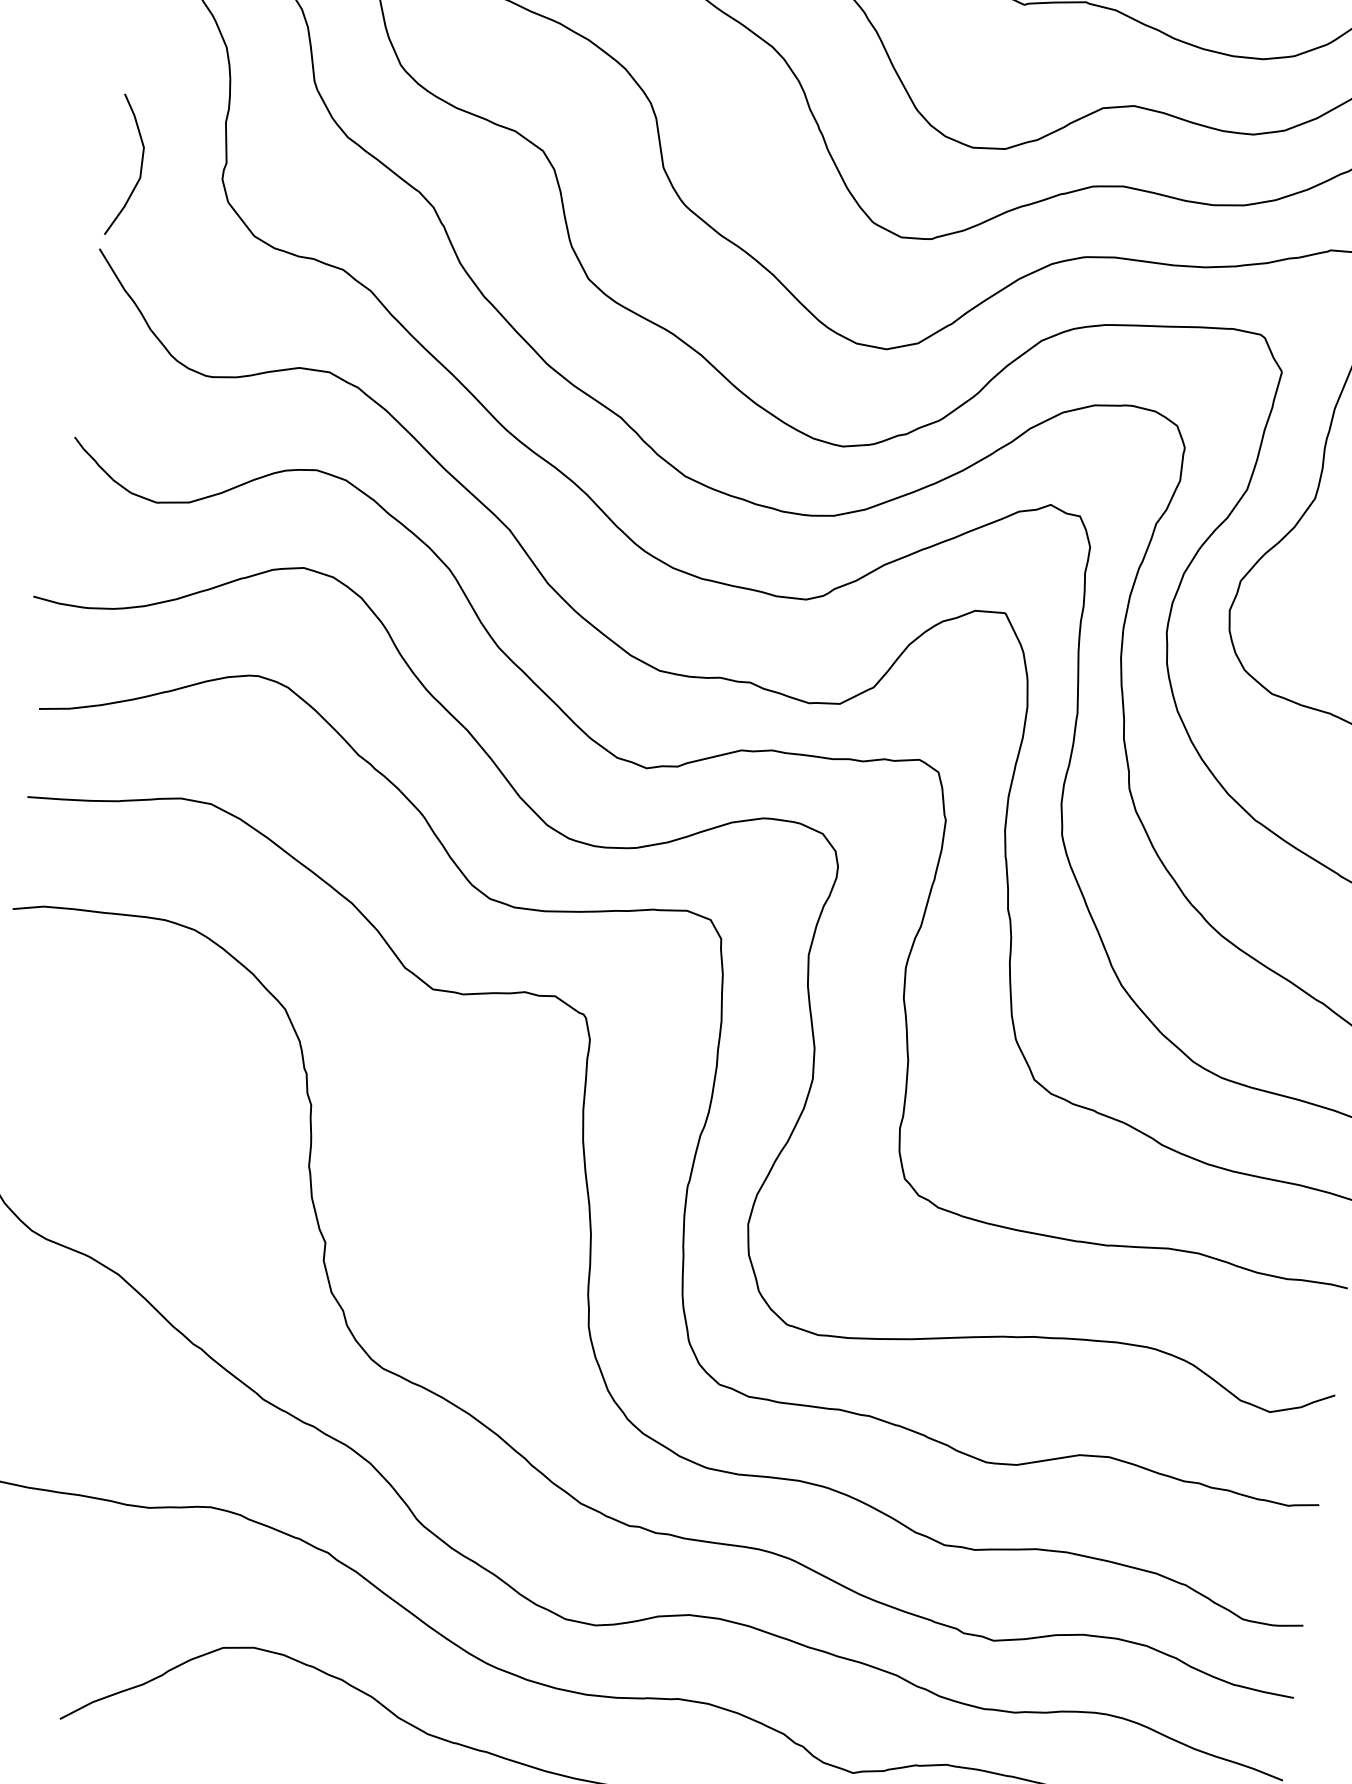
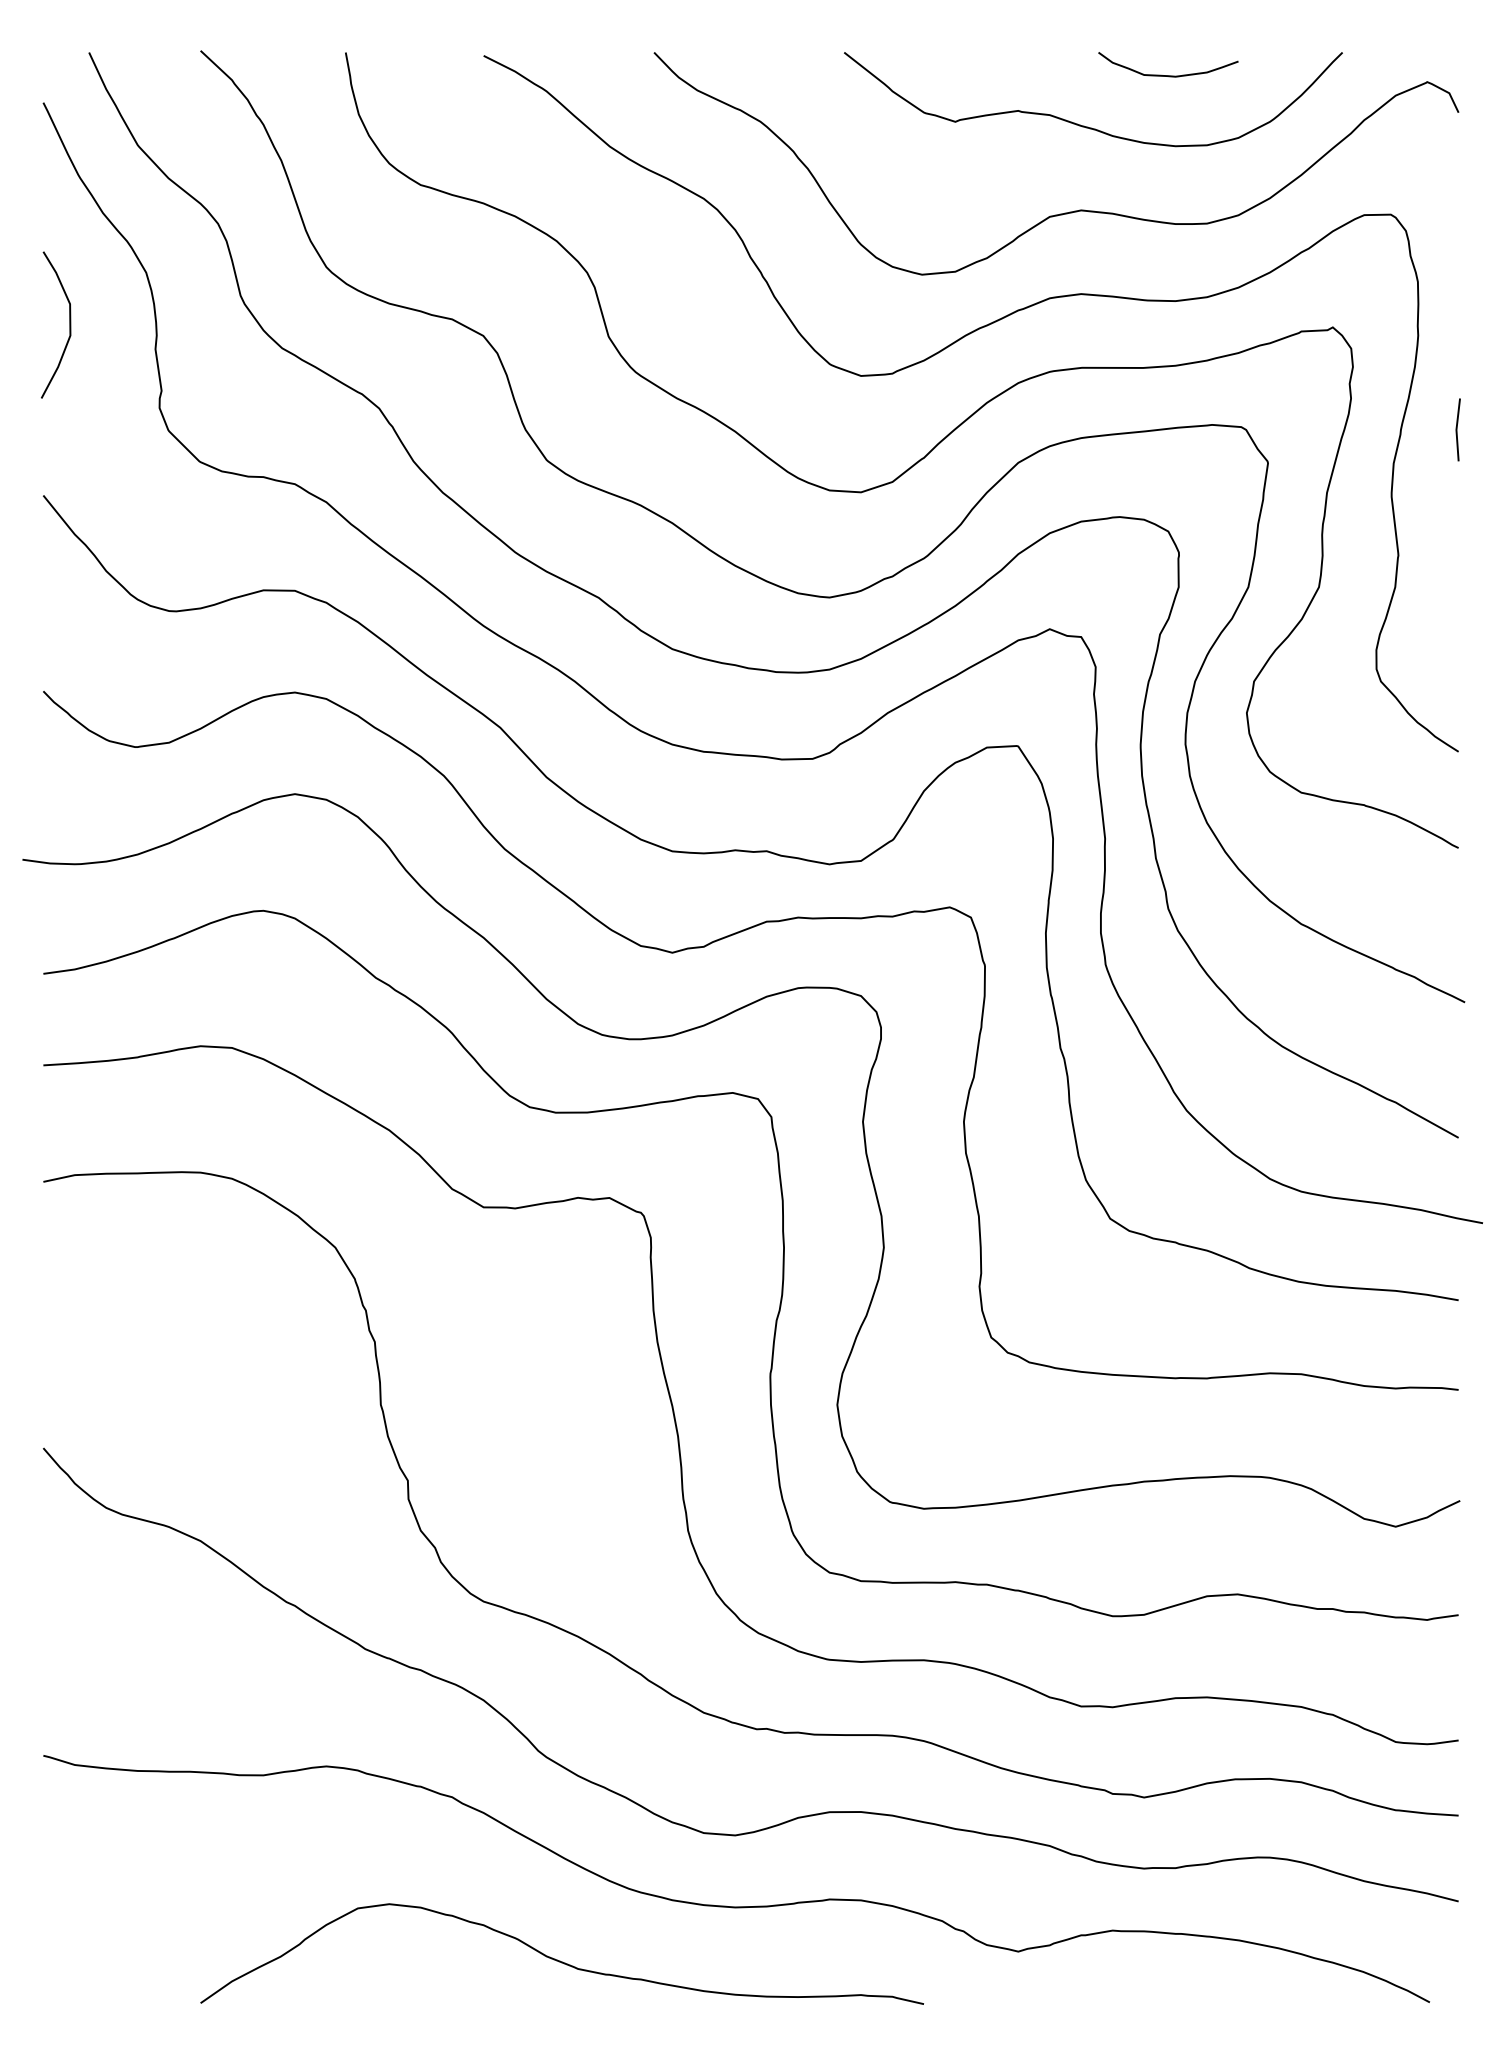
curve: (140, 167) -> (69, 324), moved

